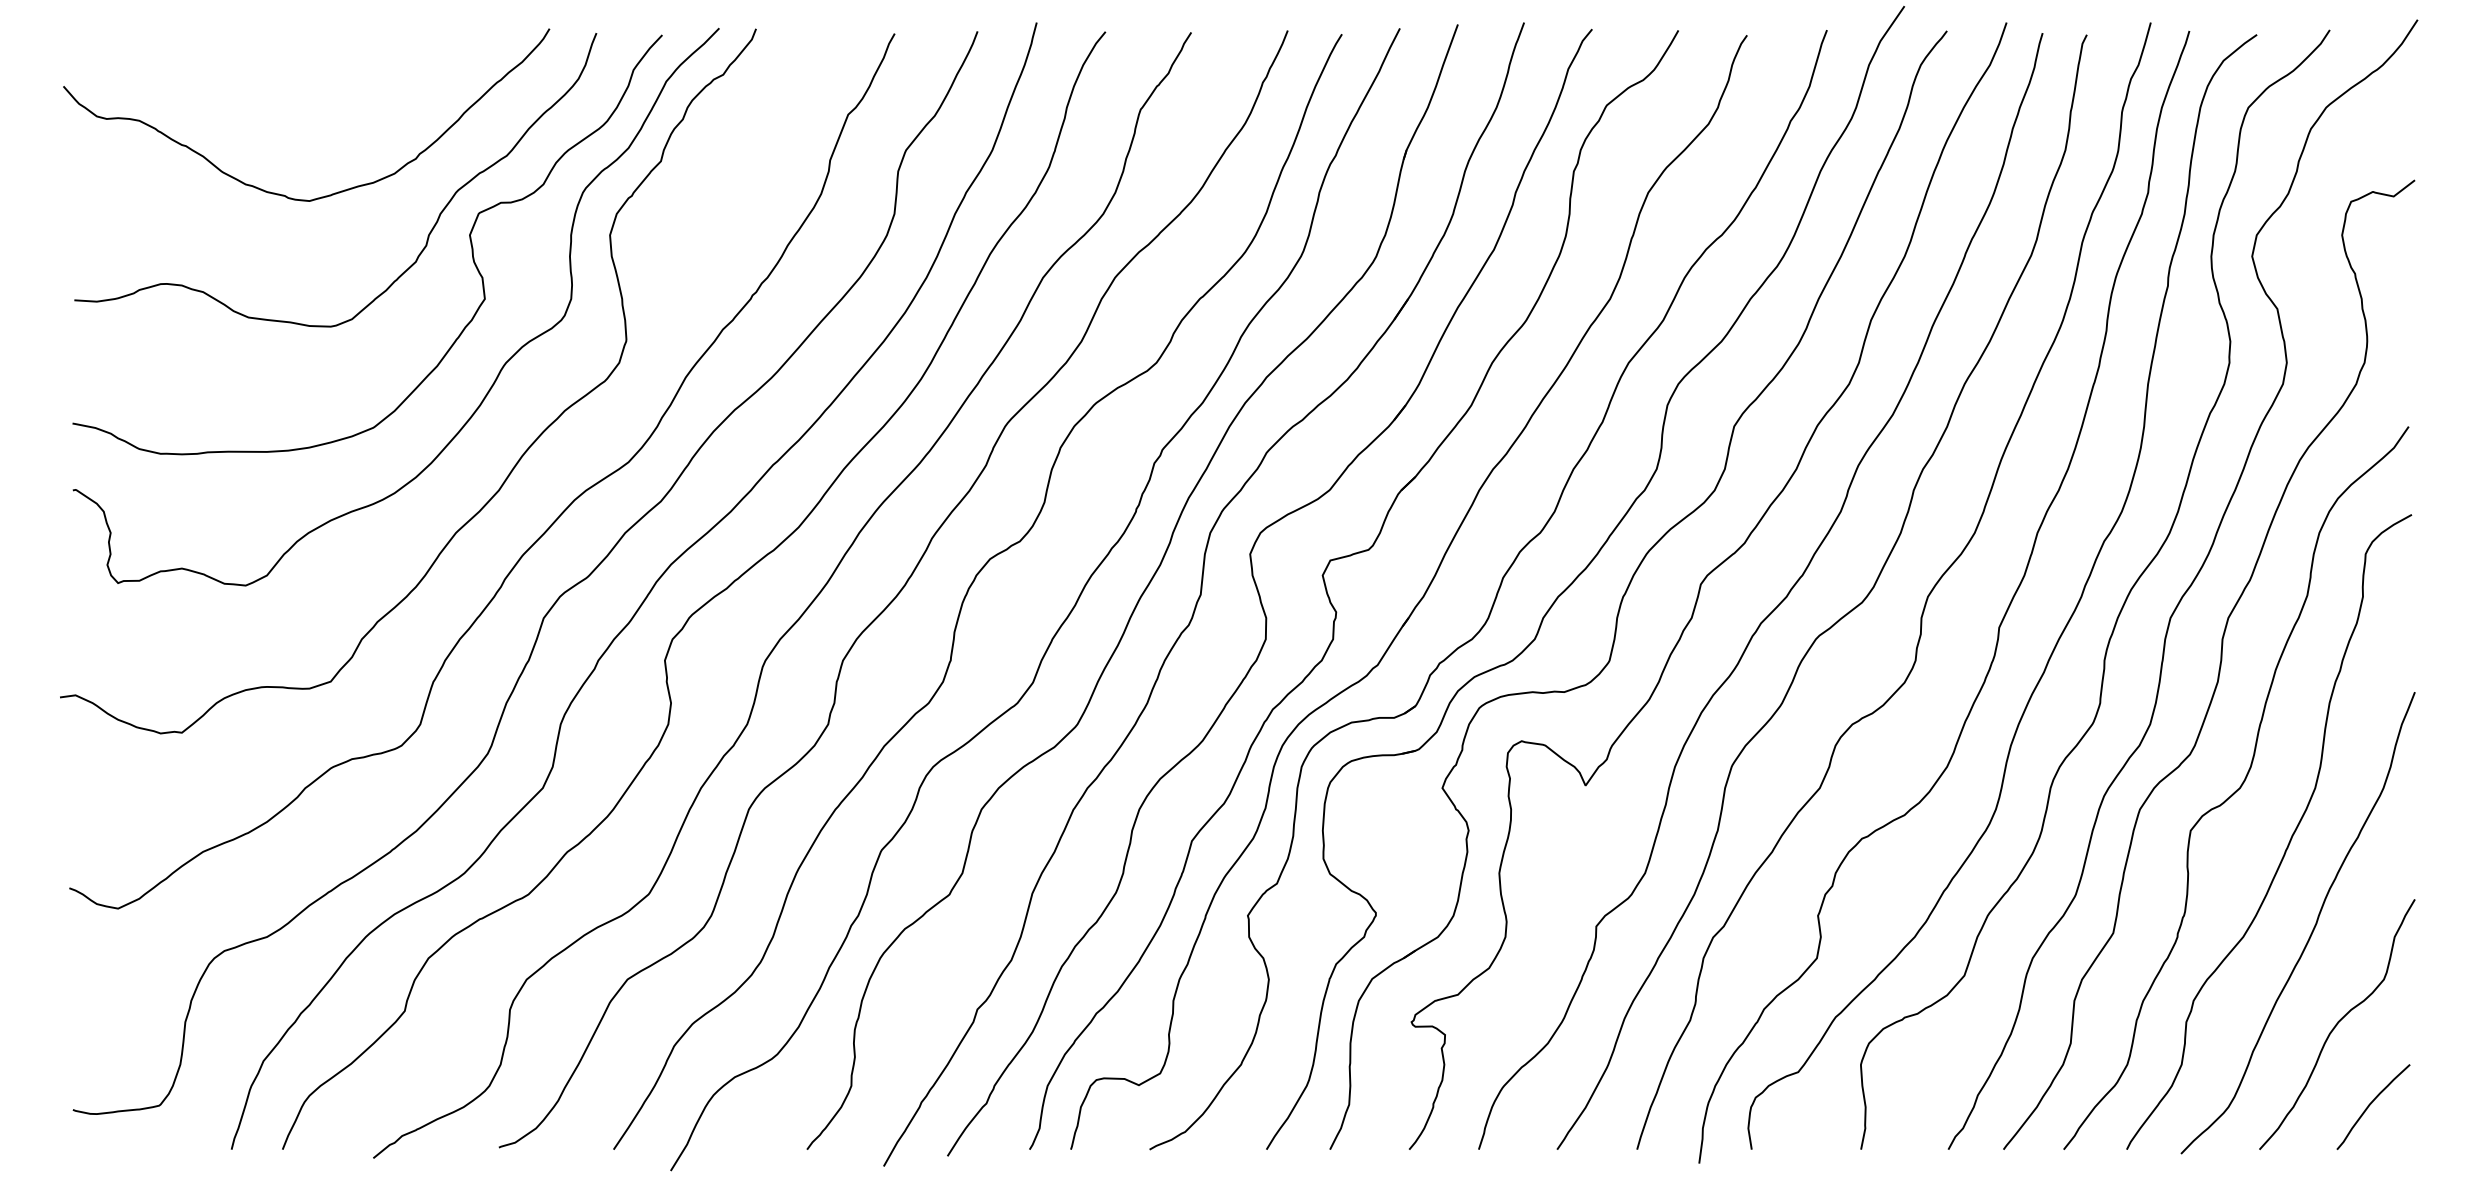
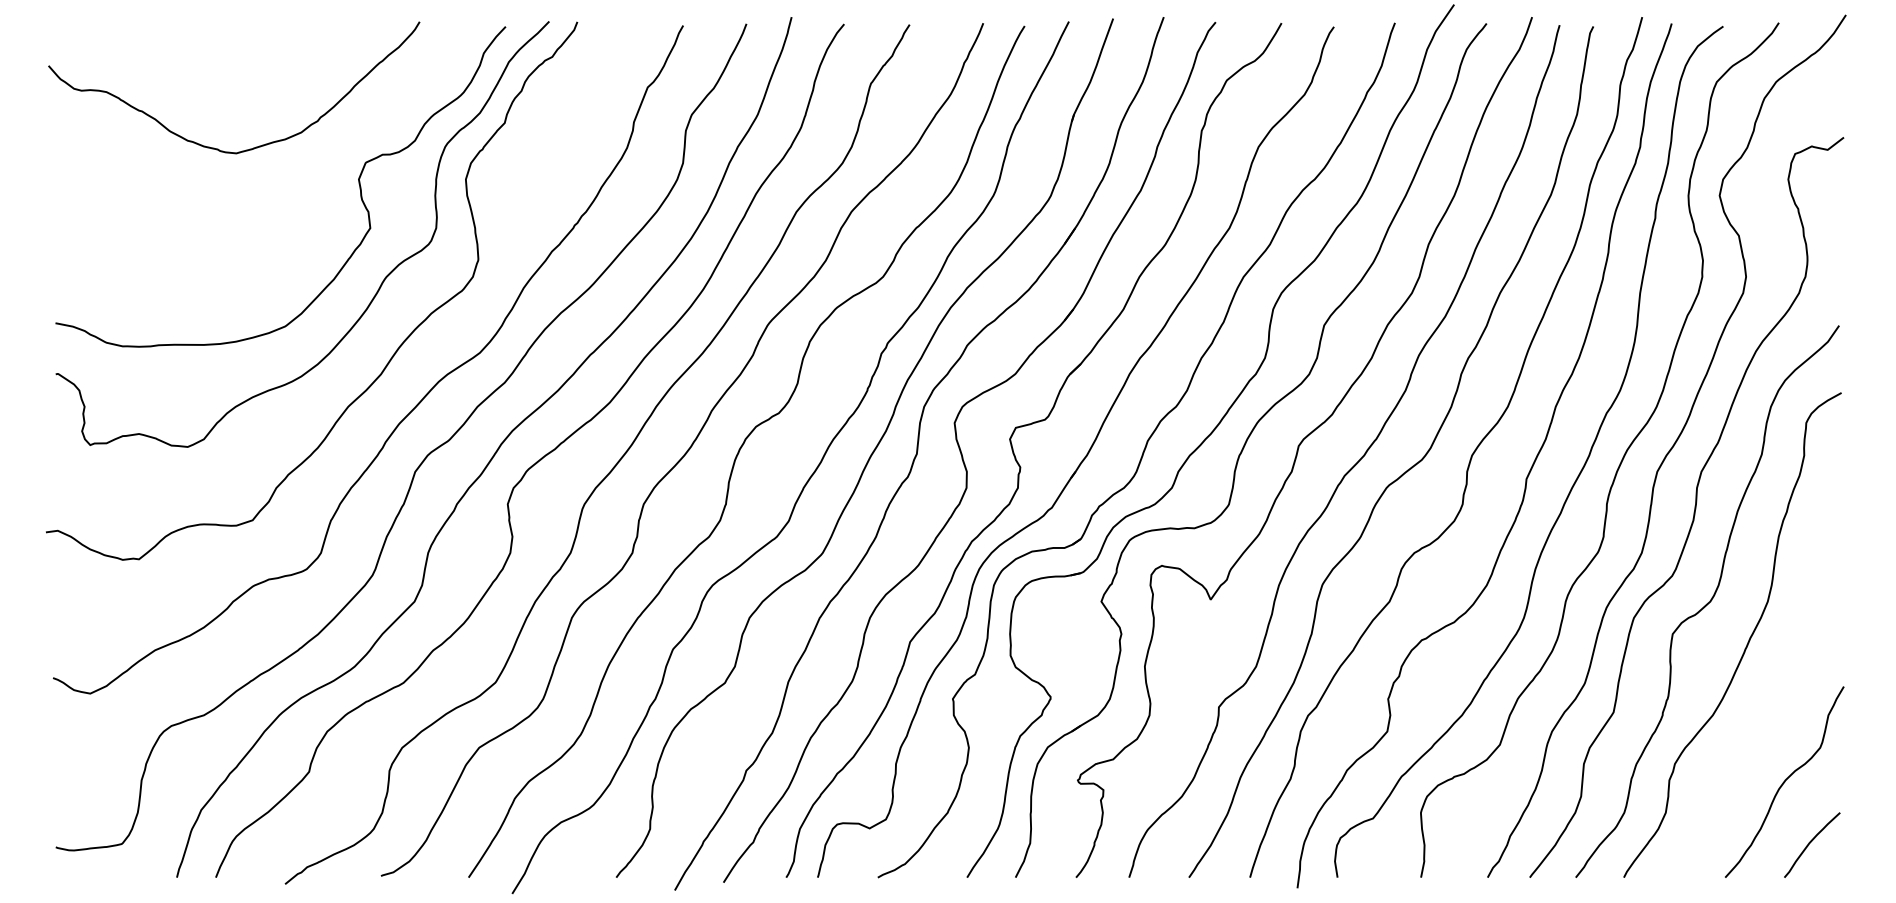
curve: (428, 233) -> (327, 178), removed
curve: (2311, 931) -> (1764, 711), removed

